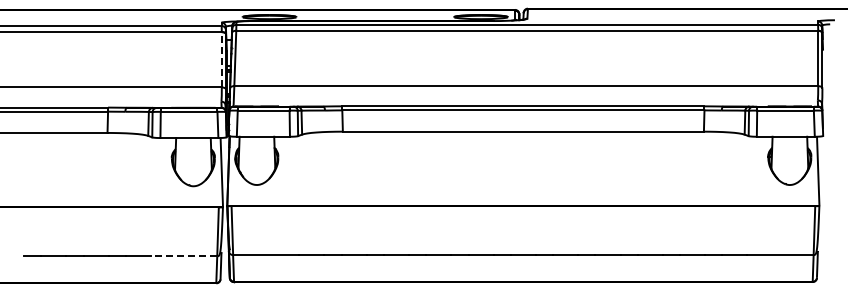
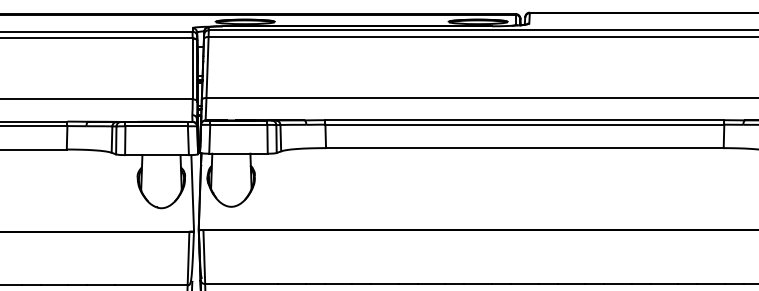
line: (221, 59) -> (192, 68), dashed -> solid
line: (183, 256) -> (150, 285), dashed -> solid

